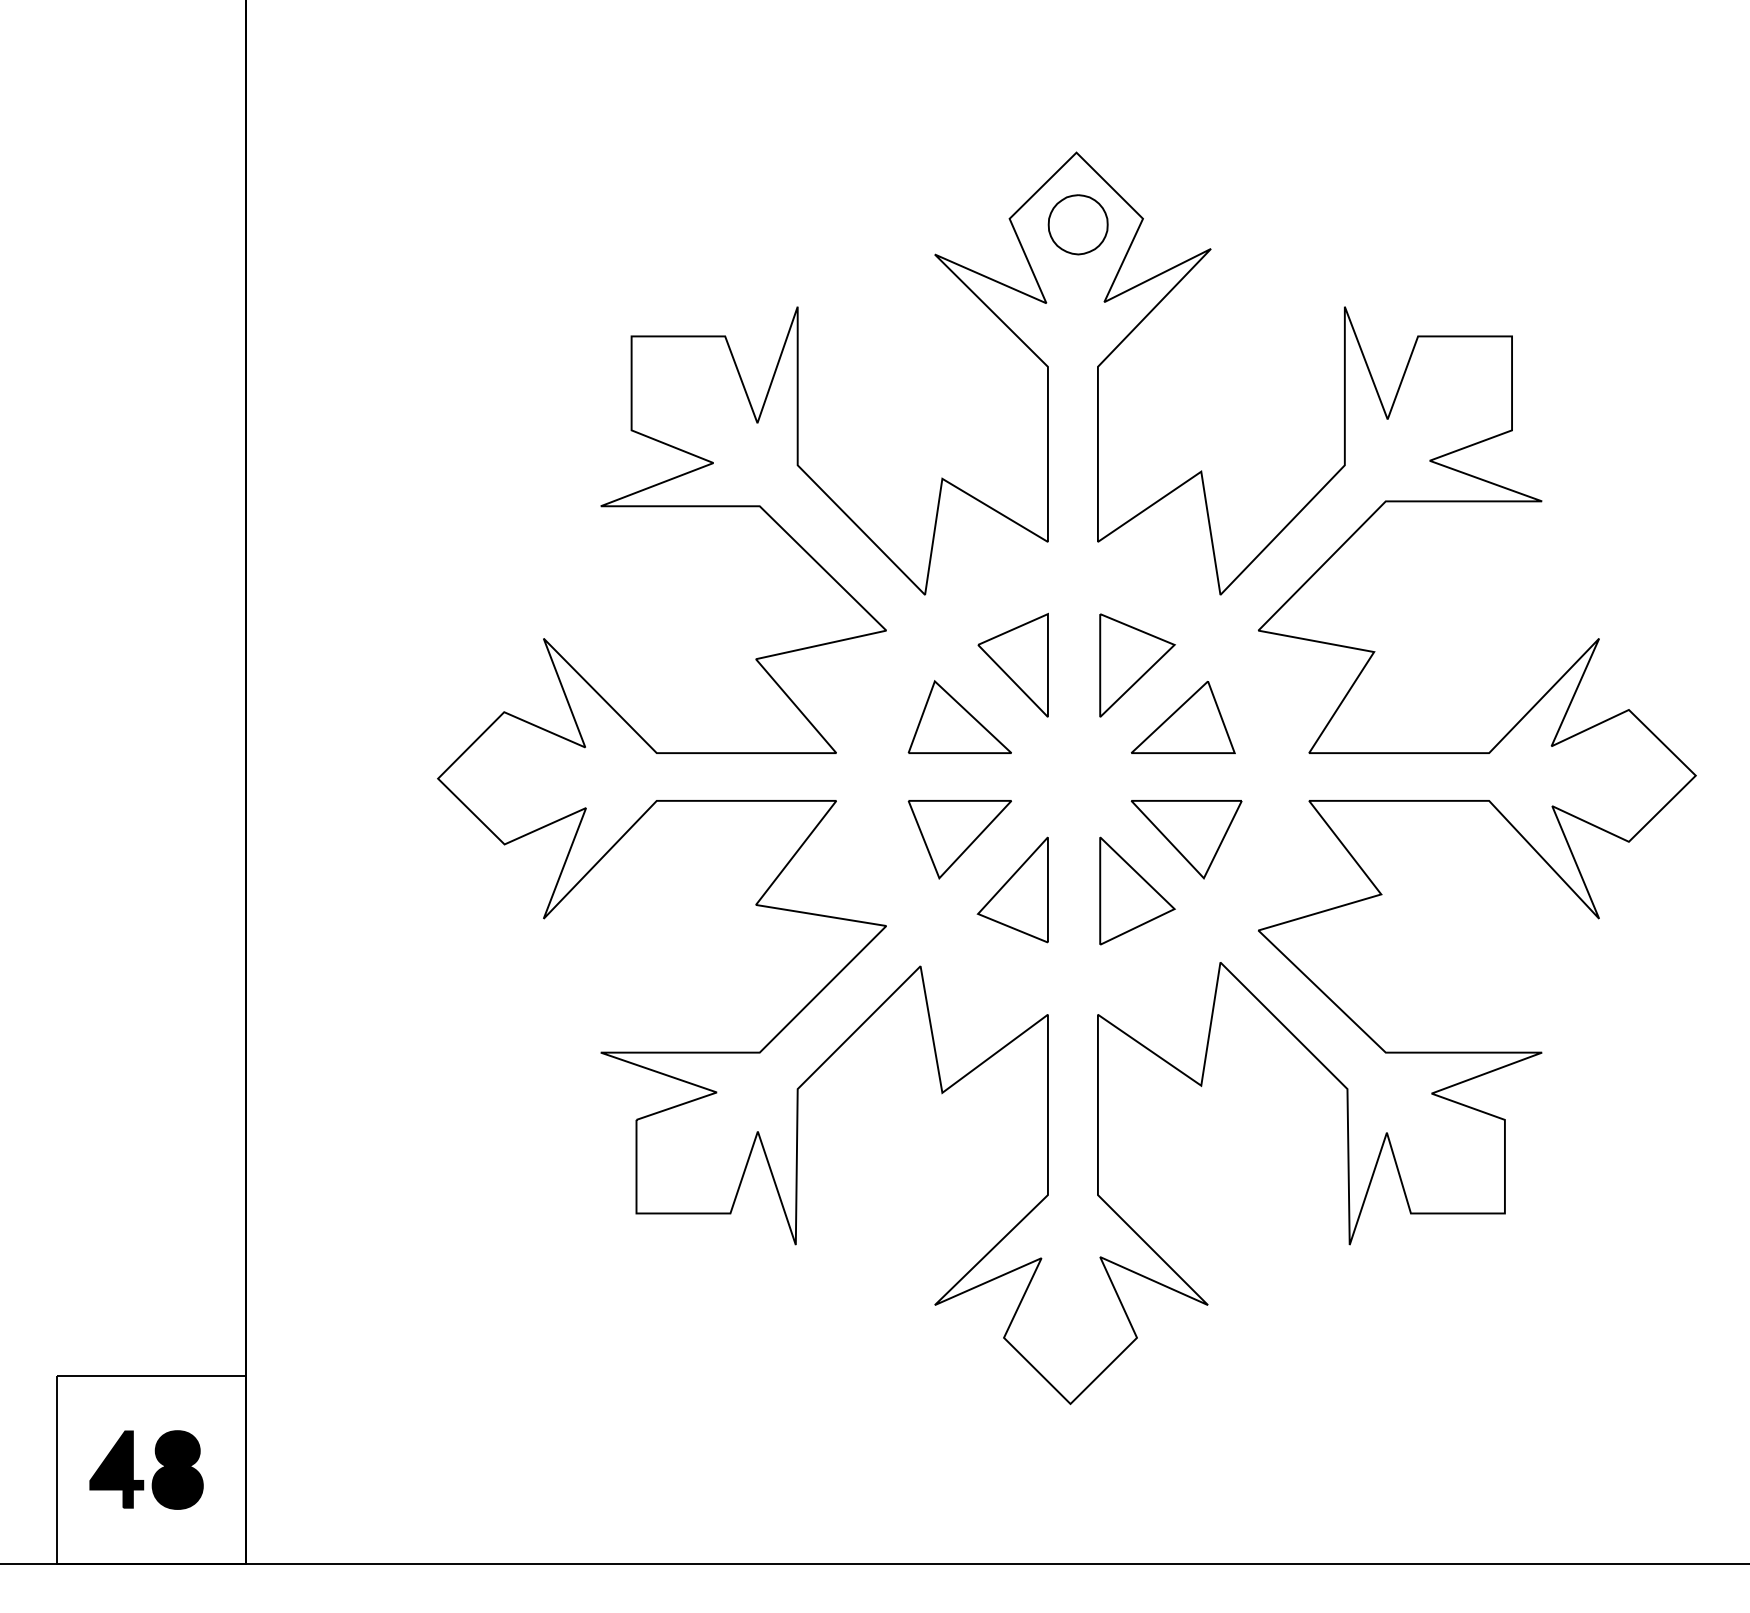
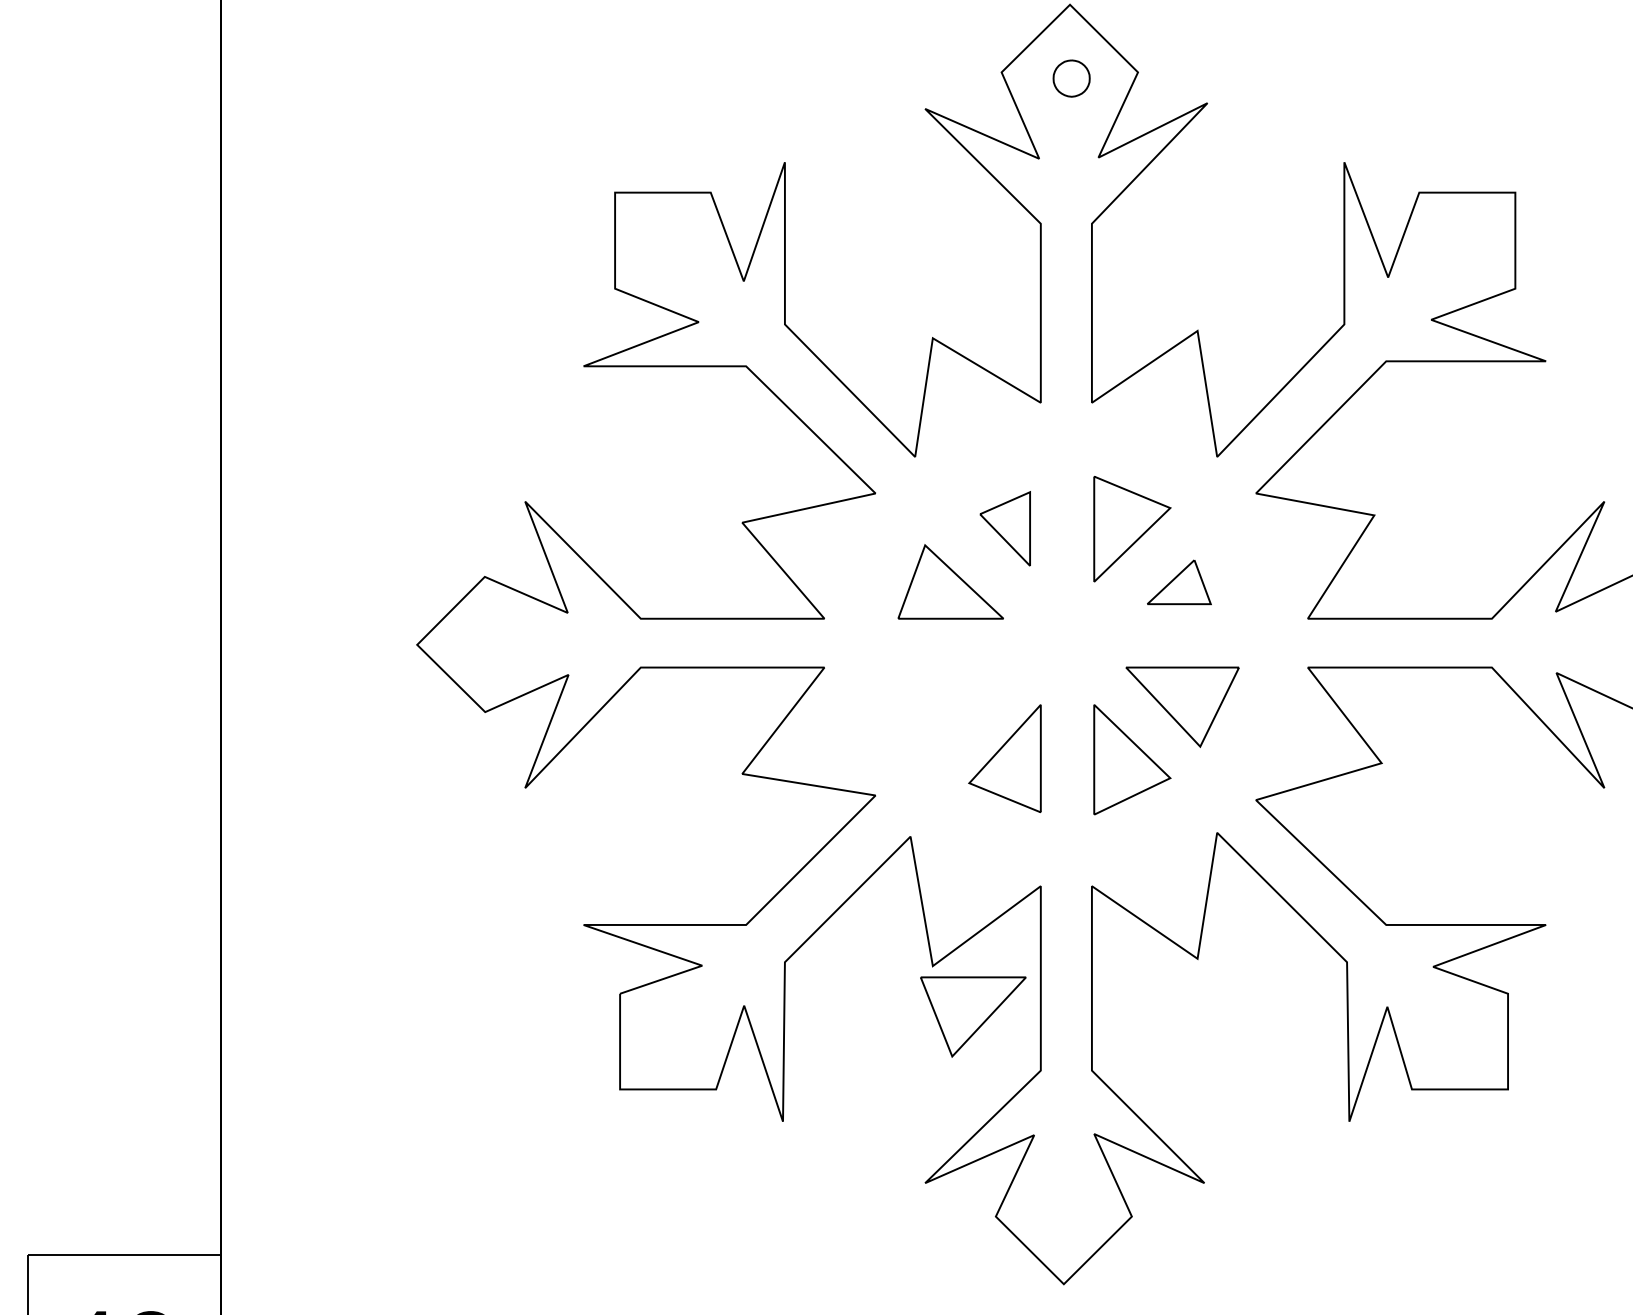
part: (1077, 224) -> (1071, 78), size x0.6
part: (1012, 664) -> (1004, 528), size x0.7
part: (1183, 717) -> (1179, 582), size x0.6
part: (959, 839) -> (972, 1016), moved

